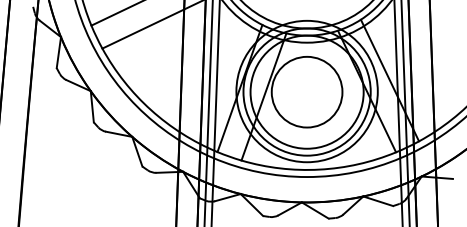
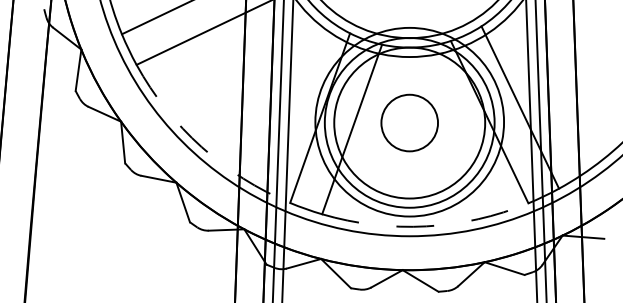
circle: (306, 91) -> (409, 122), size x0.6
arc: (151, 110) -> (201, 147), solid -> dashed
arc: (319, 169) -> (426, 226), solid -> dashed

